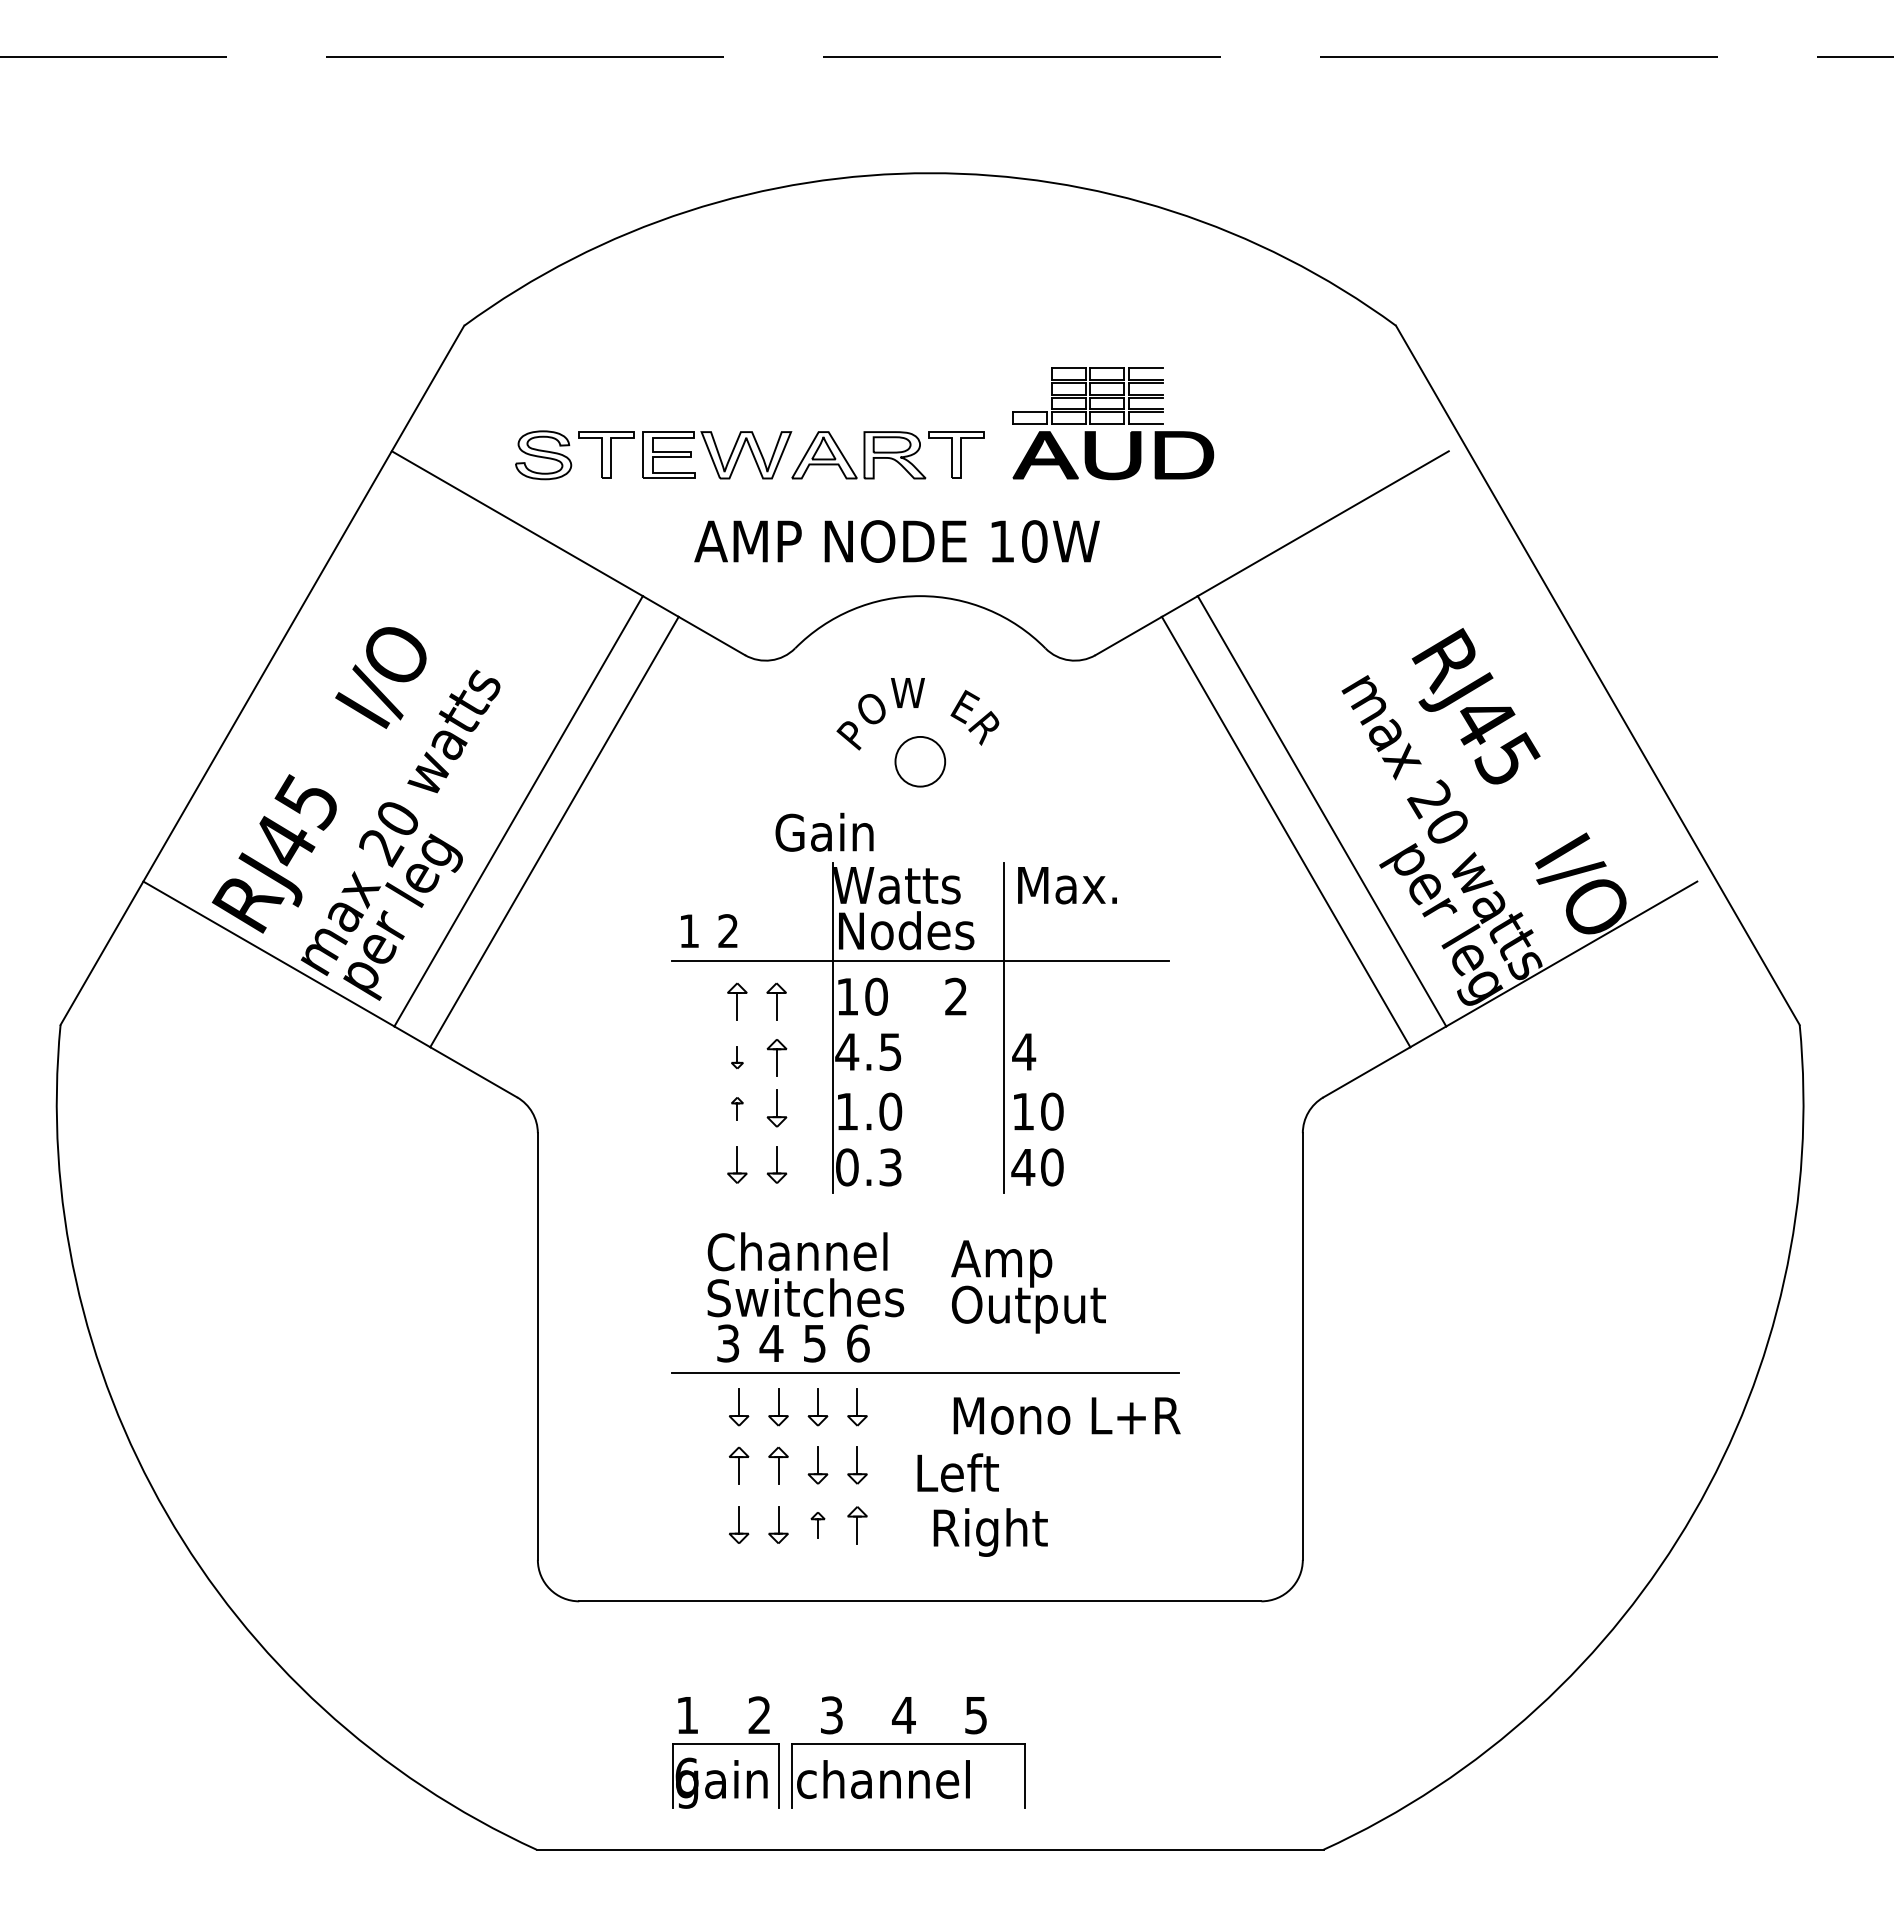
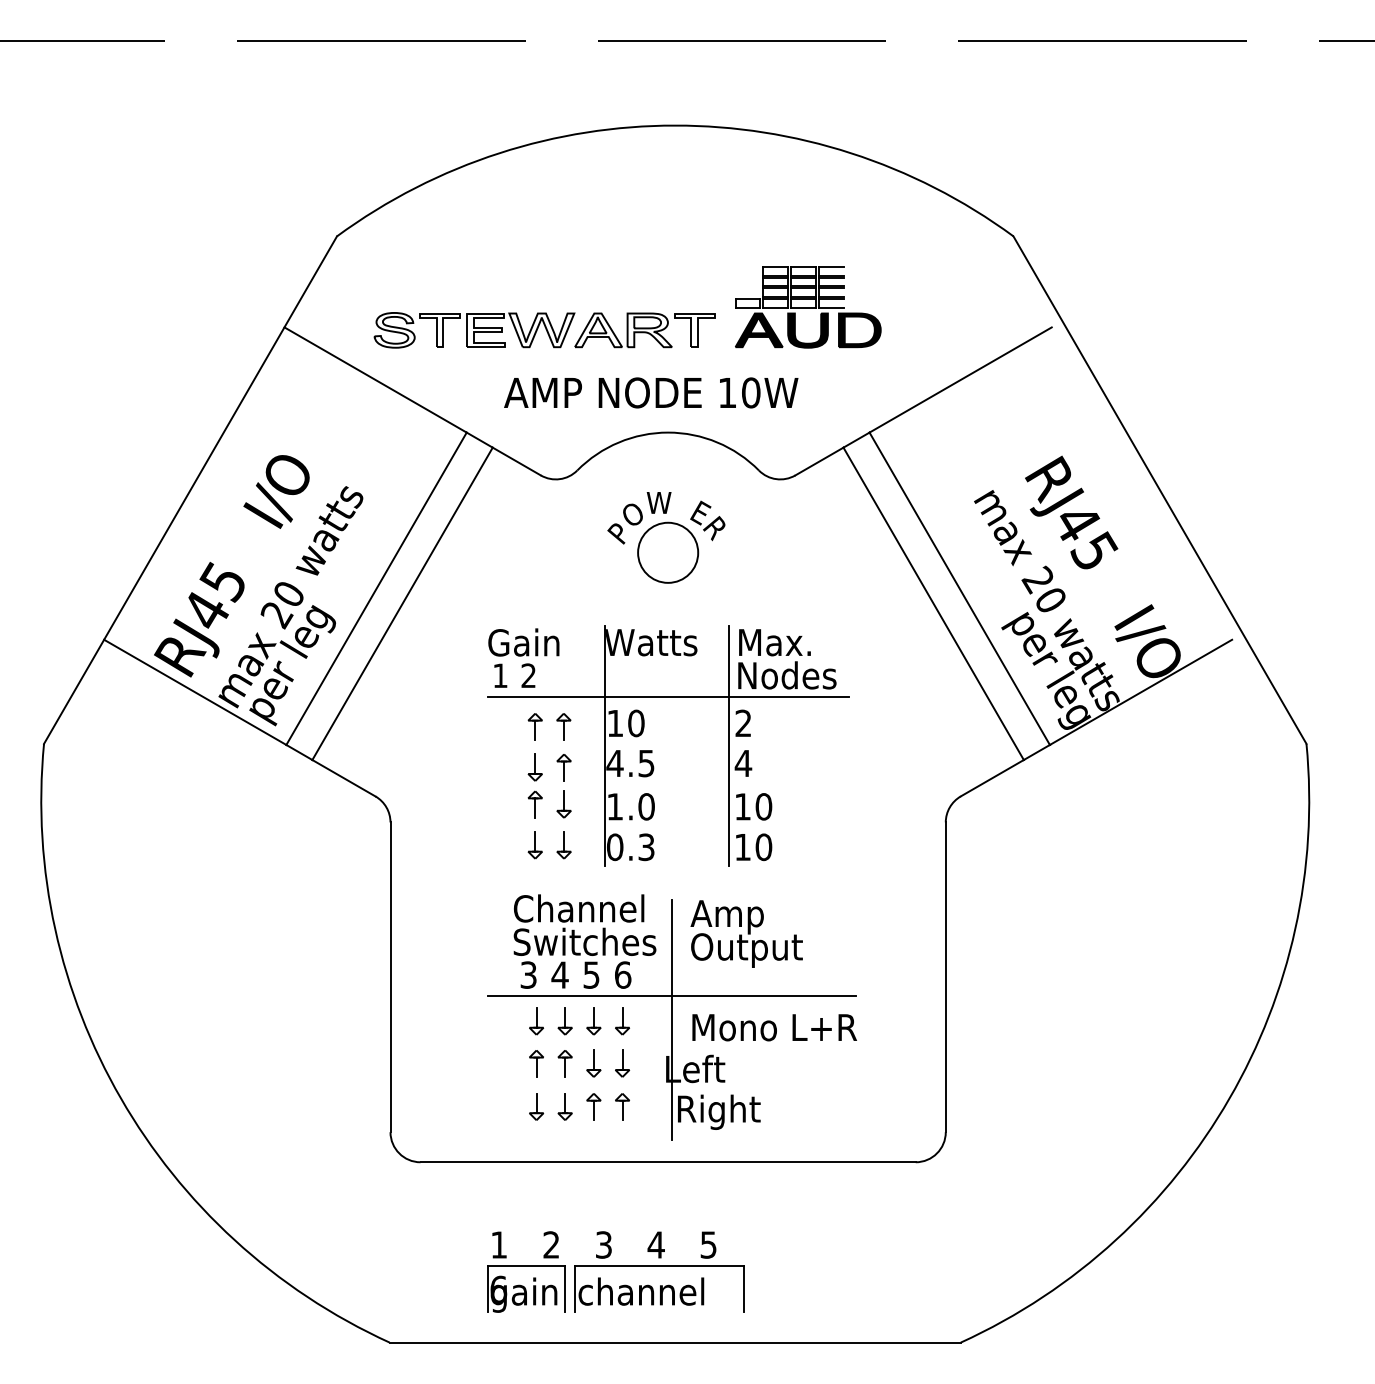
circle: (919, 761) -> (667, 552), size x1.67
text: (824, 831) -> (523, 641), moved
text: (906, 930) -> (787, 675), moved
text: (955, 996) -> (743, 723), moved
part: (737, 1057) -> (535, 767), size x1.67
part: (737, 1108) -> (535, 804), size x1.67
text: (1023, 1167) -> (743, 847), 40 -> 10
line: (925, 1405) -> (671, 1020), added
part: (817, 1525) -> (593, 1107), size x1.43

